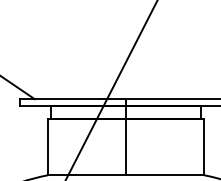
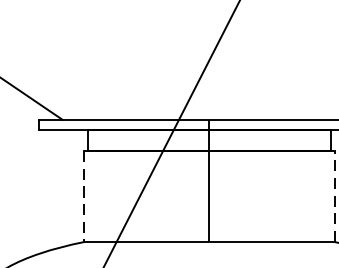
line: (203, 146) -> (333, 195), solid -> dashed
line: (48, 147) -> (84, 197), solid -> dashed

